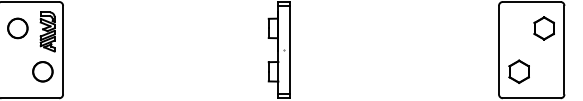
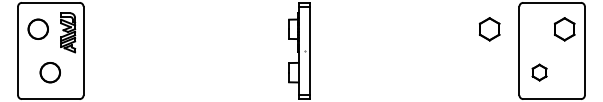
part: (469, 28) -> (489, 29), added
circle: (42, 71) -> (49, 72), moved
part: (519, 71) -> (539, 72), size x0.7

